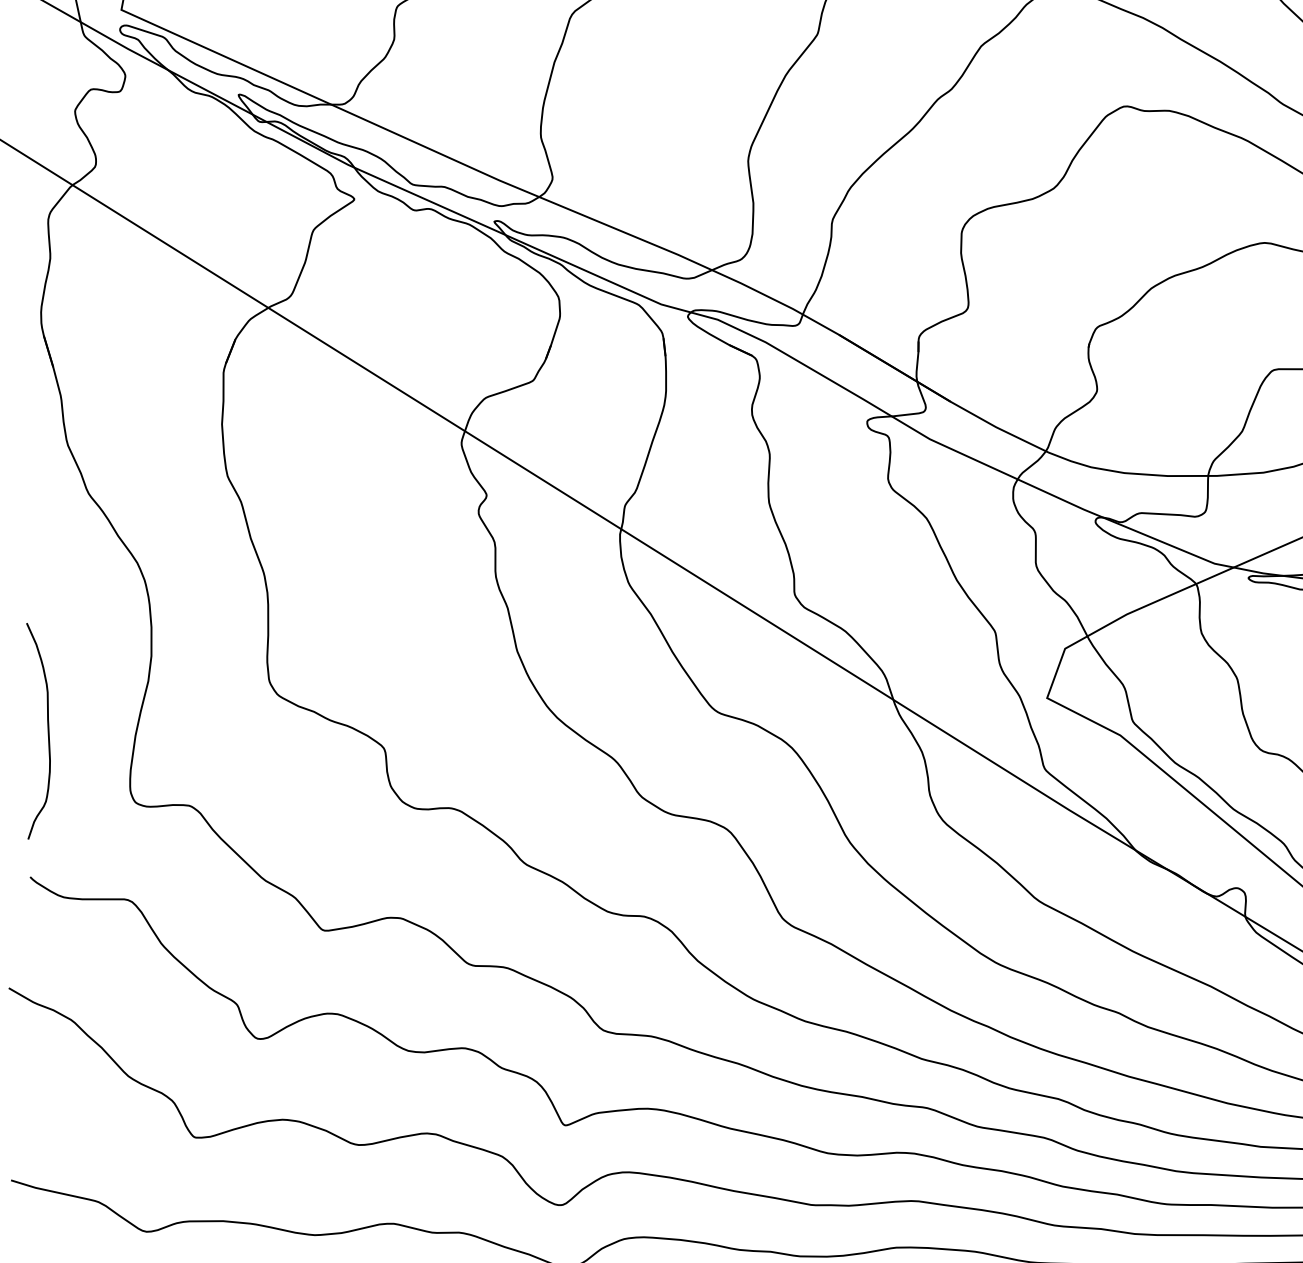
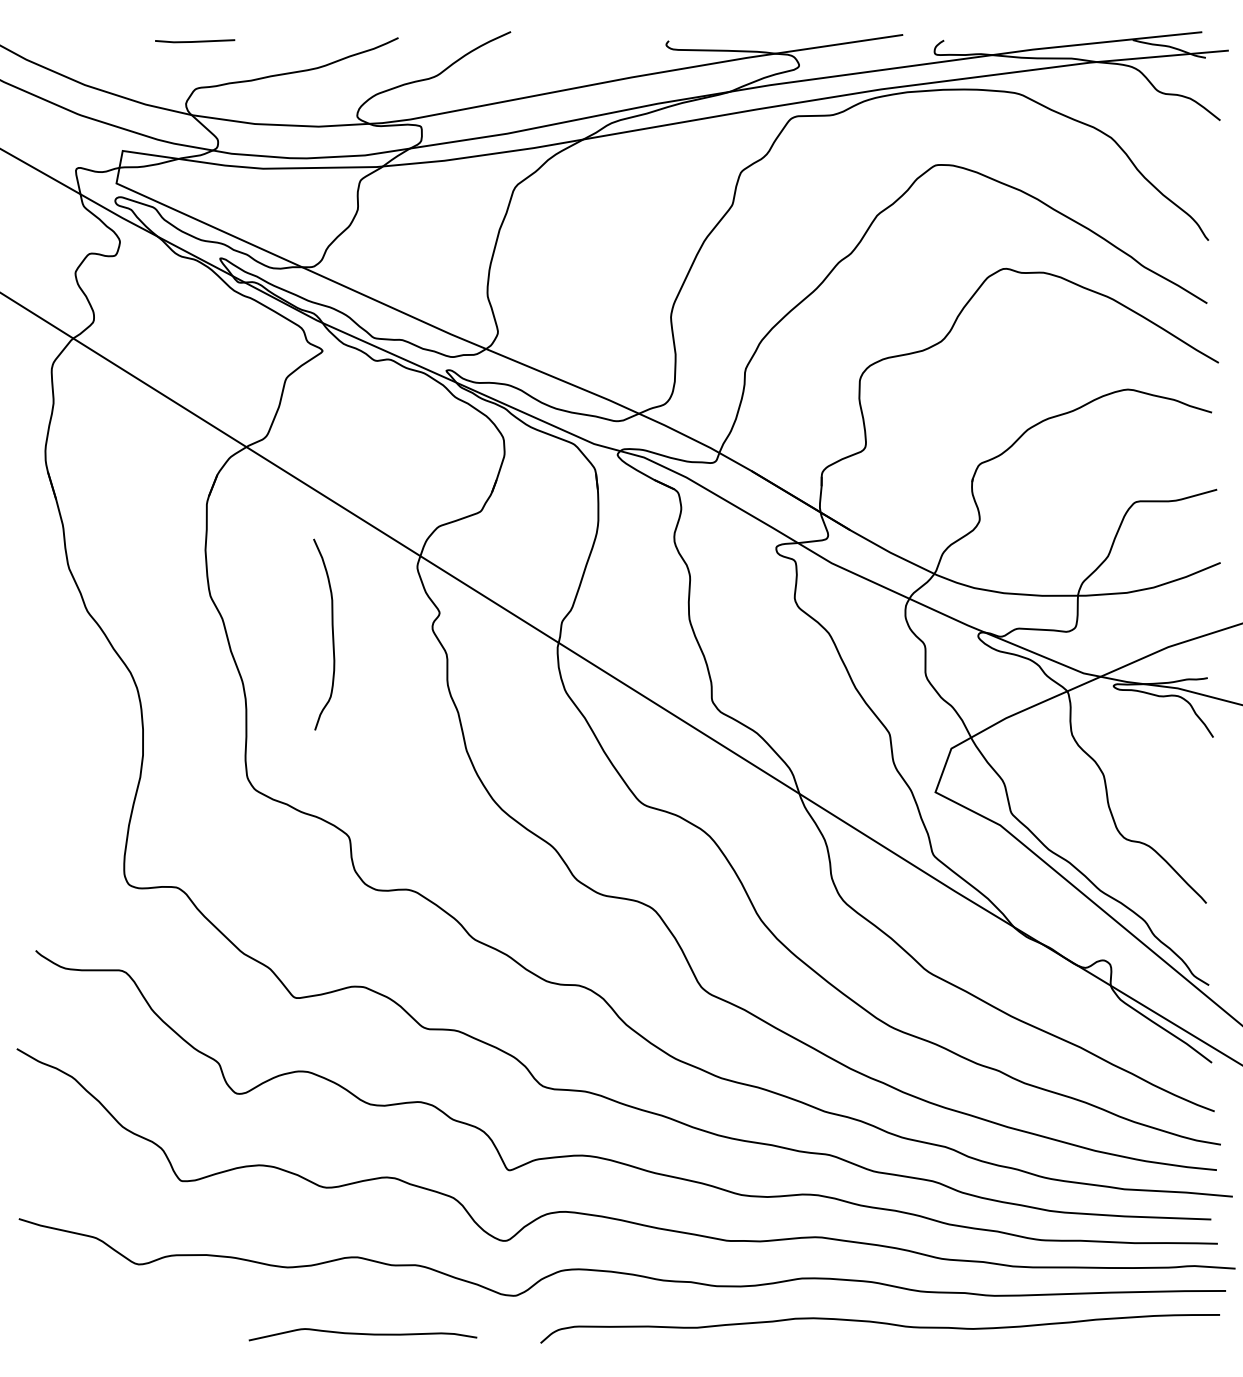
curve: (47, 731) -> (332, 634), moved

